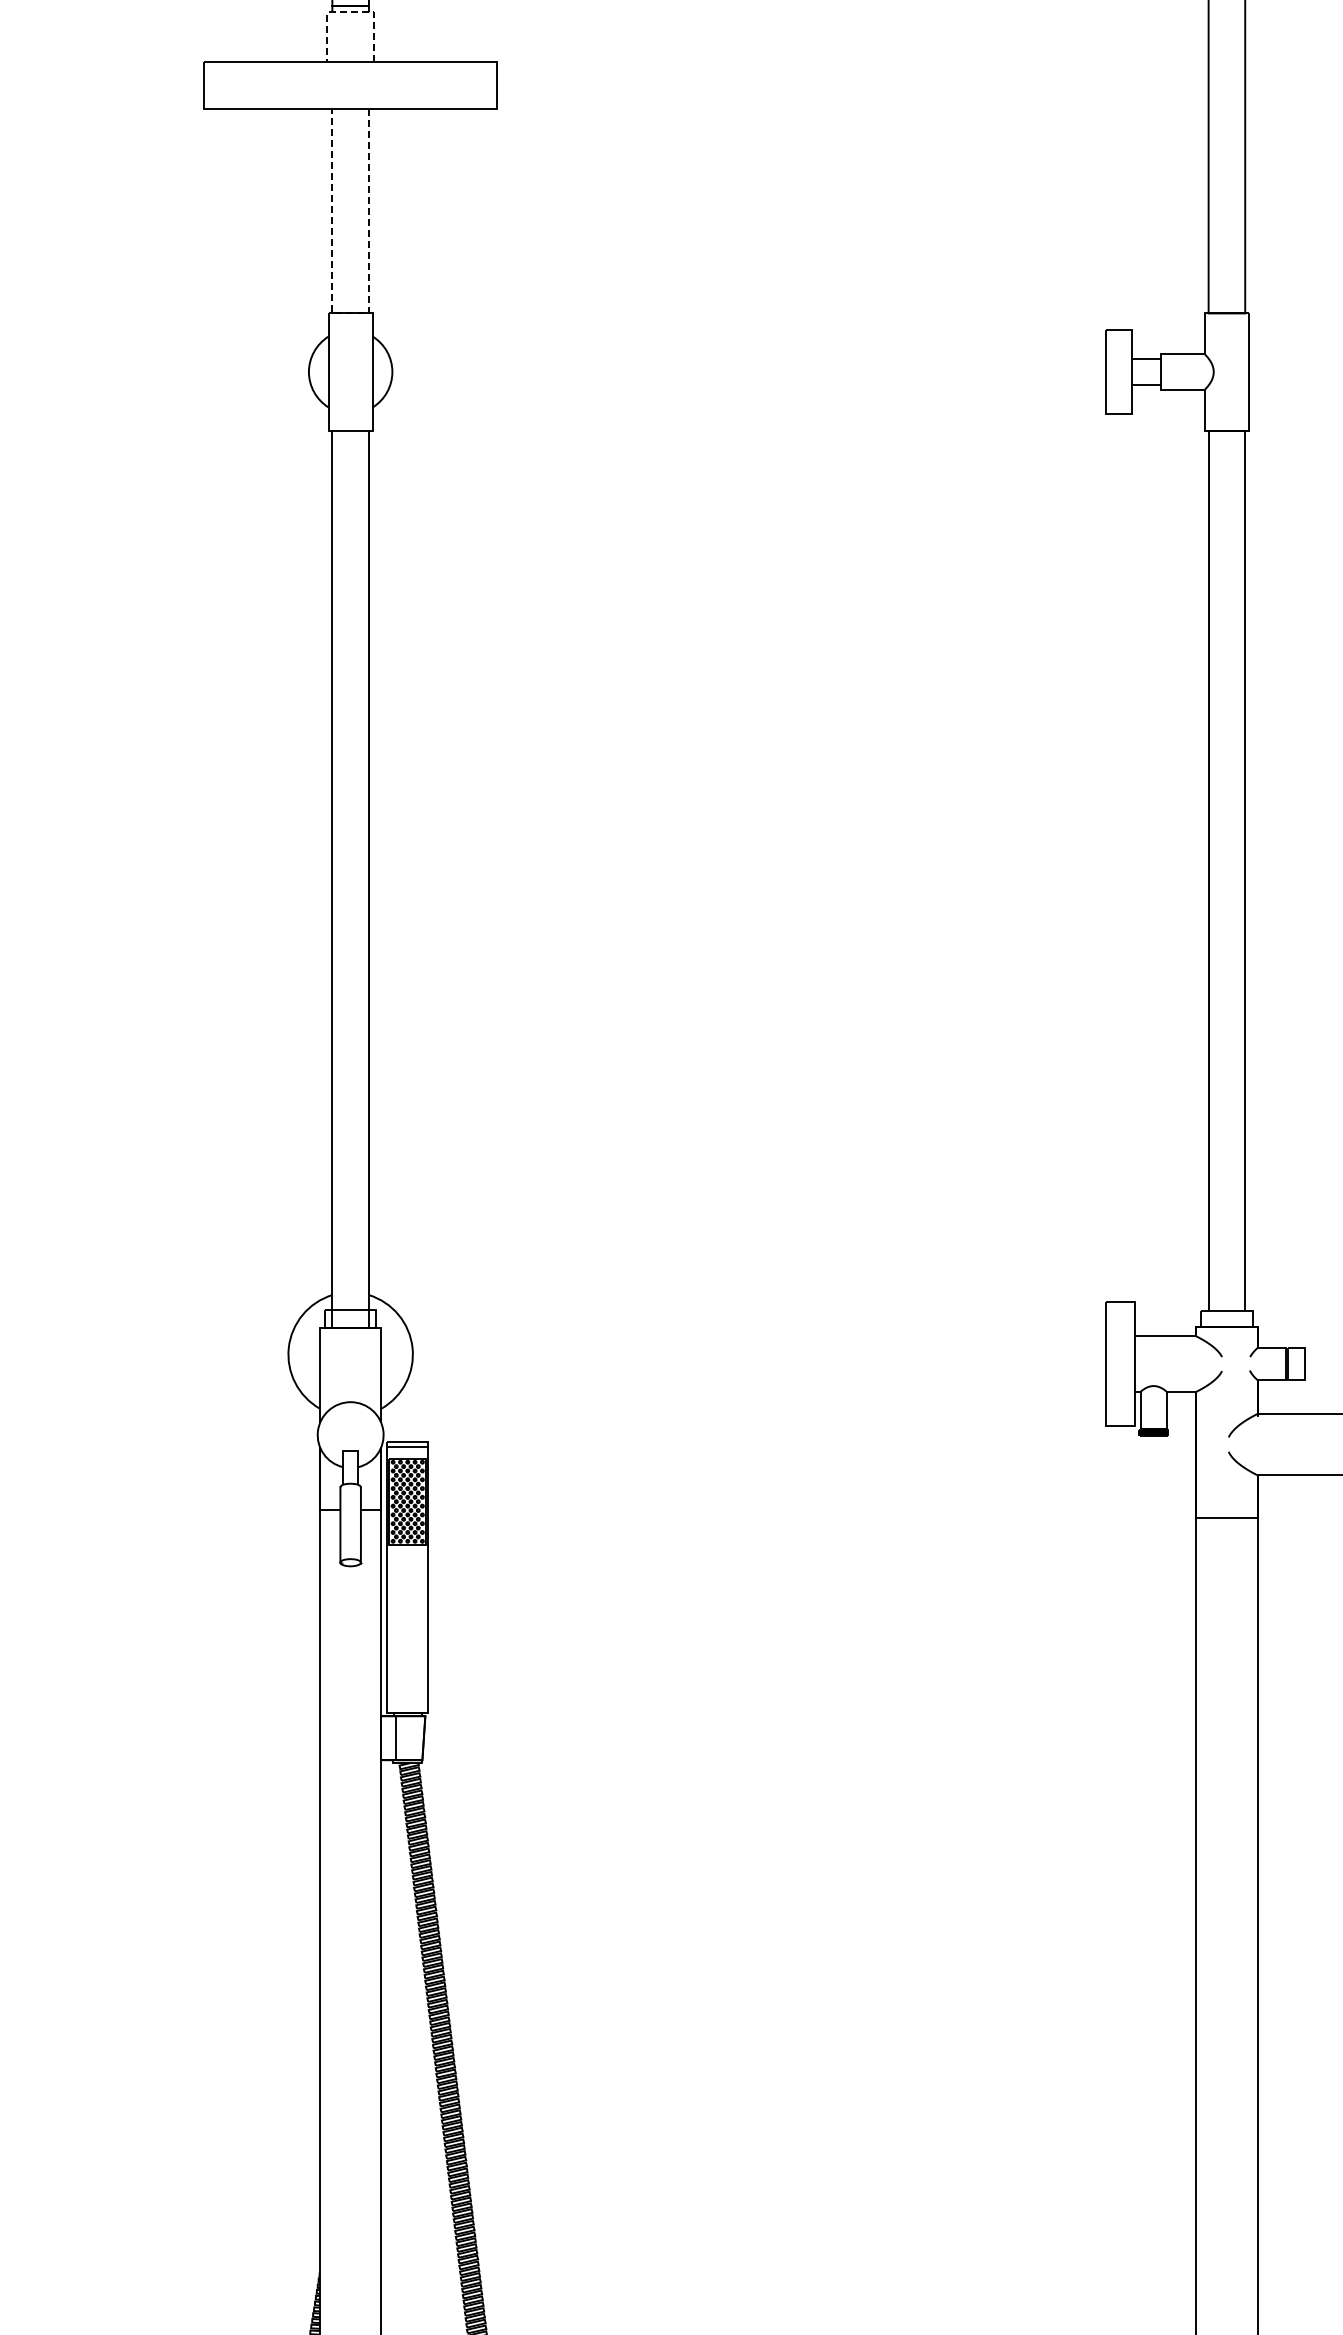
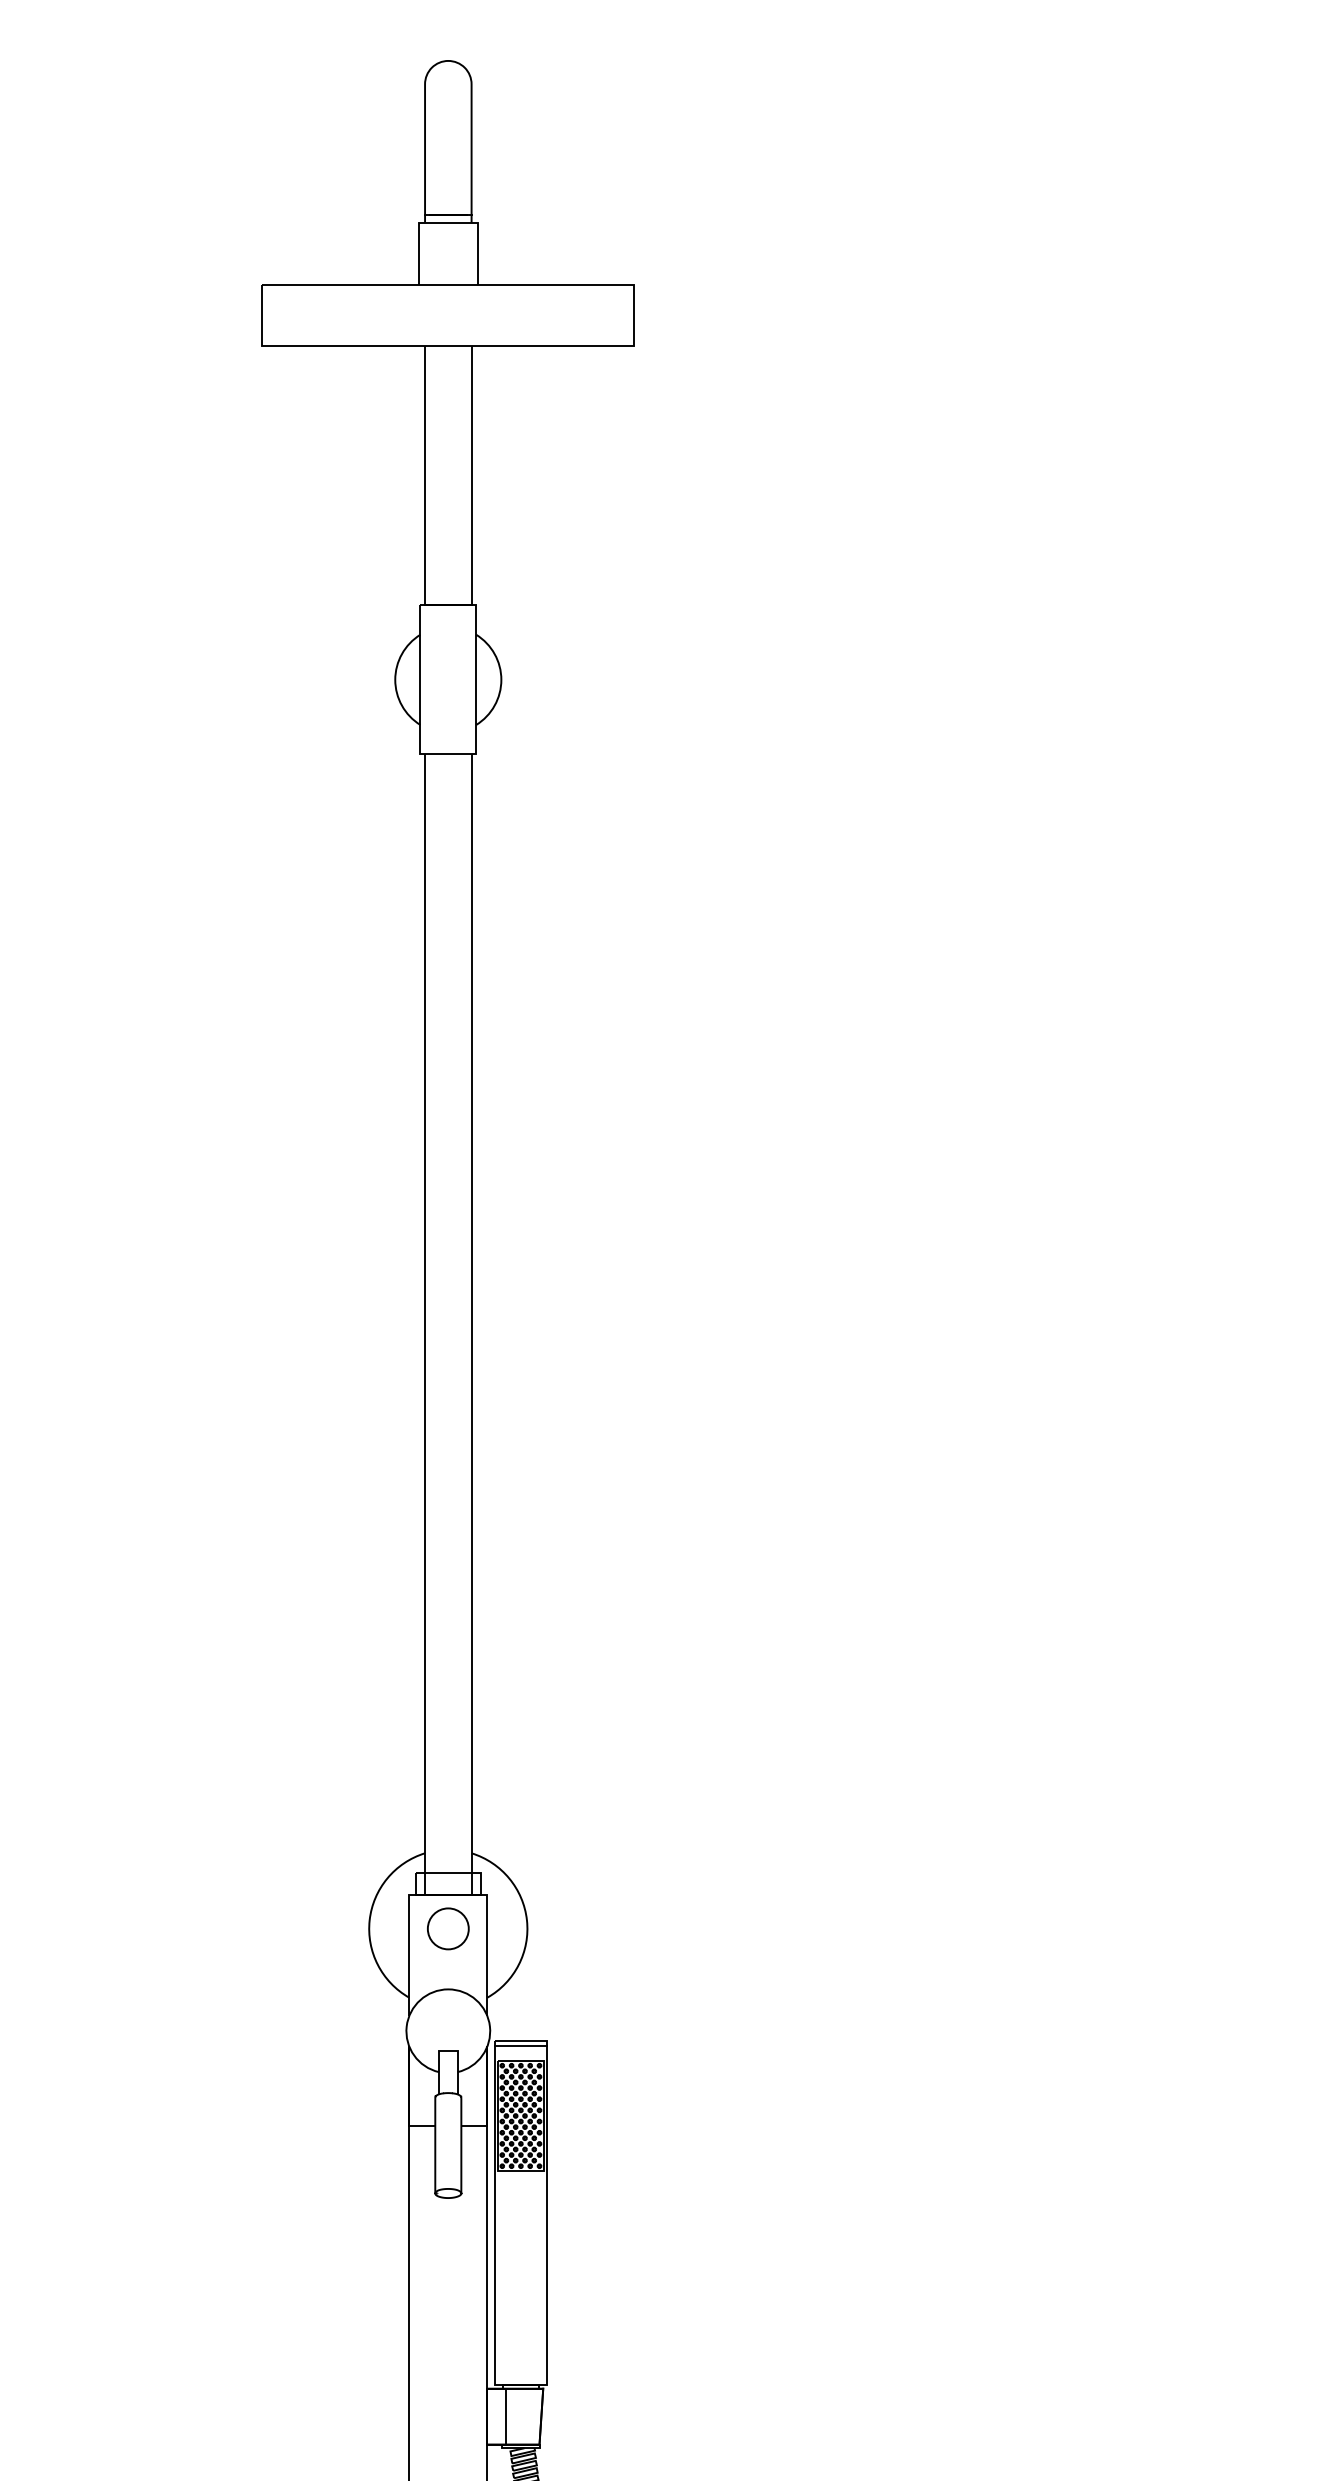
line: (350, 12) -> (448, 222), dashed -> solid
line: (350, 313) -> (448, 605), dashed -> solid
circle: (350, 1354) -> (448, 1928), added

